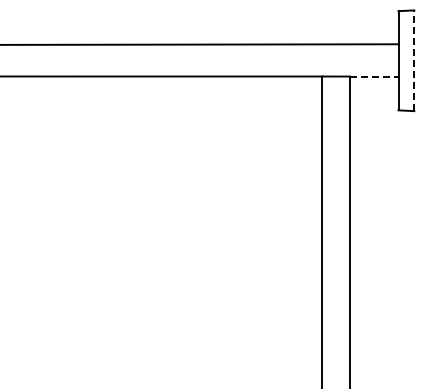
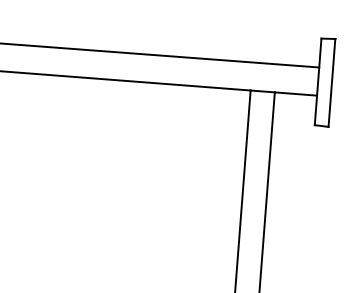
line: (414, 60) -> (332, 82), dashed -> solid
line: (374, 76) -> (296, 94), dashed -> solid

